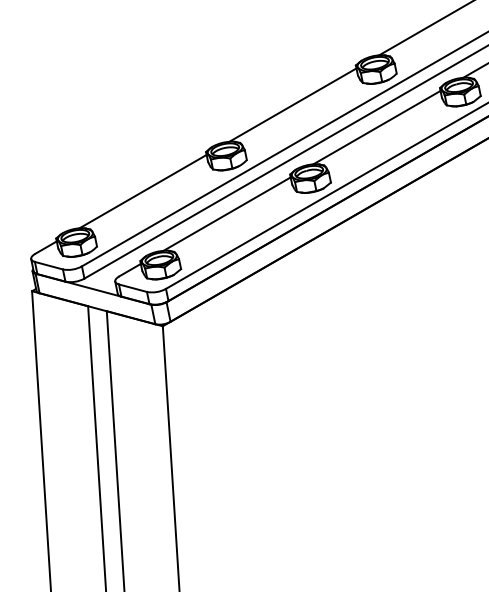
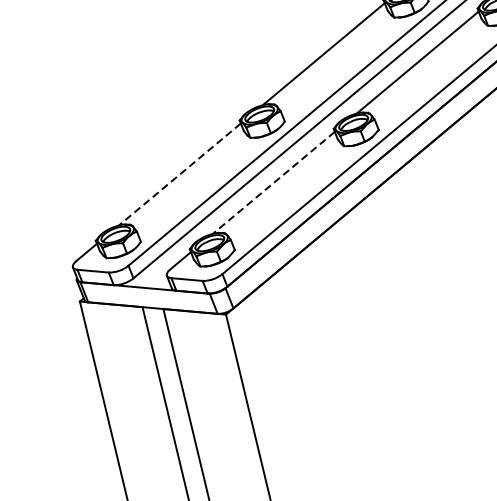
line: (142, 191) -> (179, 174), solid -> dashed
line: (226, 214) -> (273, 183), solid -> dashed

